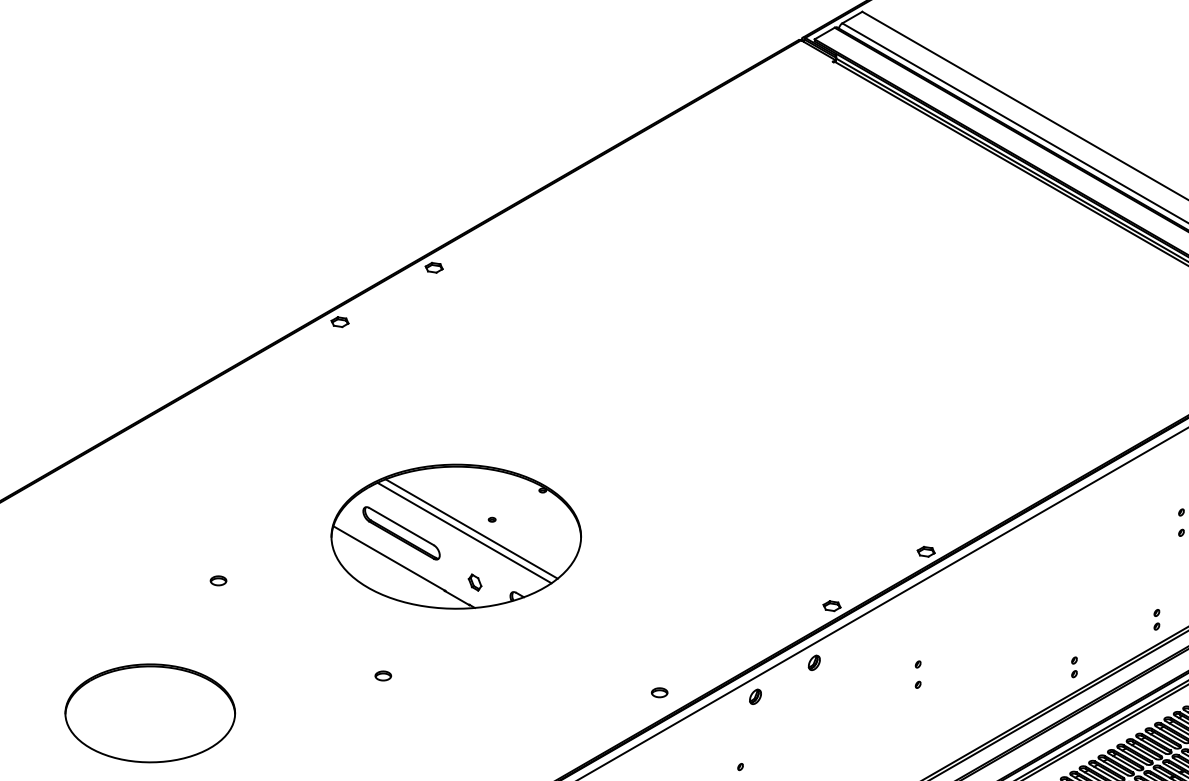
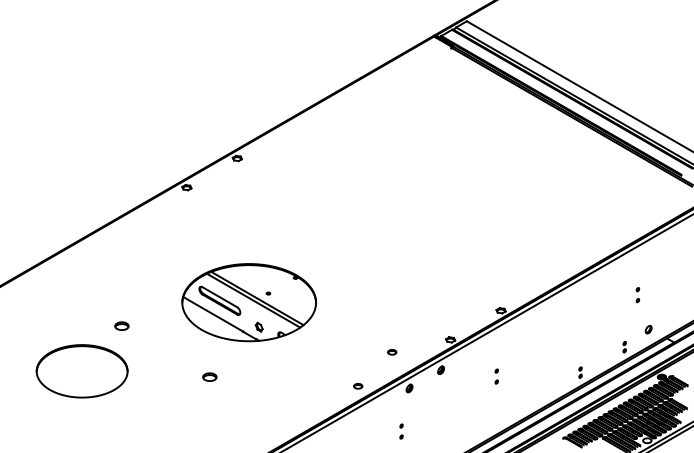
part: (218, 581) -> (121, 326), size x1.6
part: (723, 629) -> (392, 352), added
part: (384, 676) -> (210, 377), size x1.6
part: (149, 713) -> (81, 371), moved

